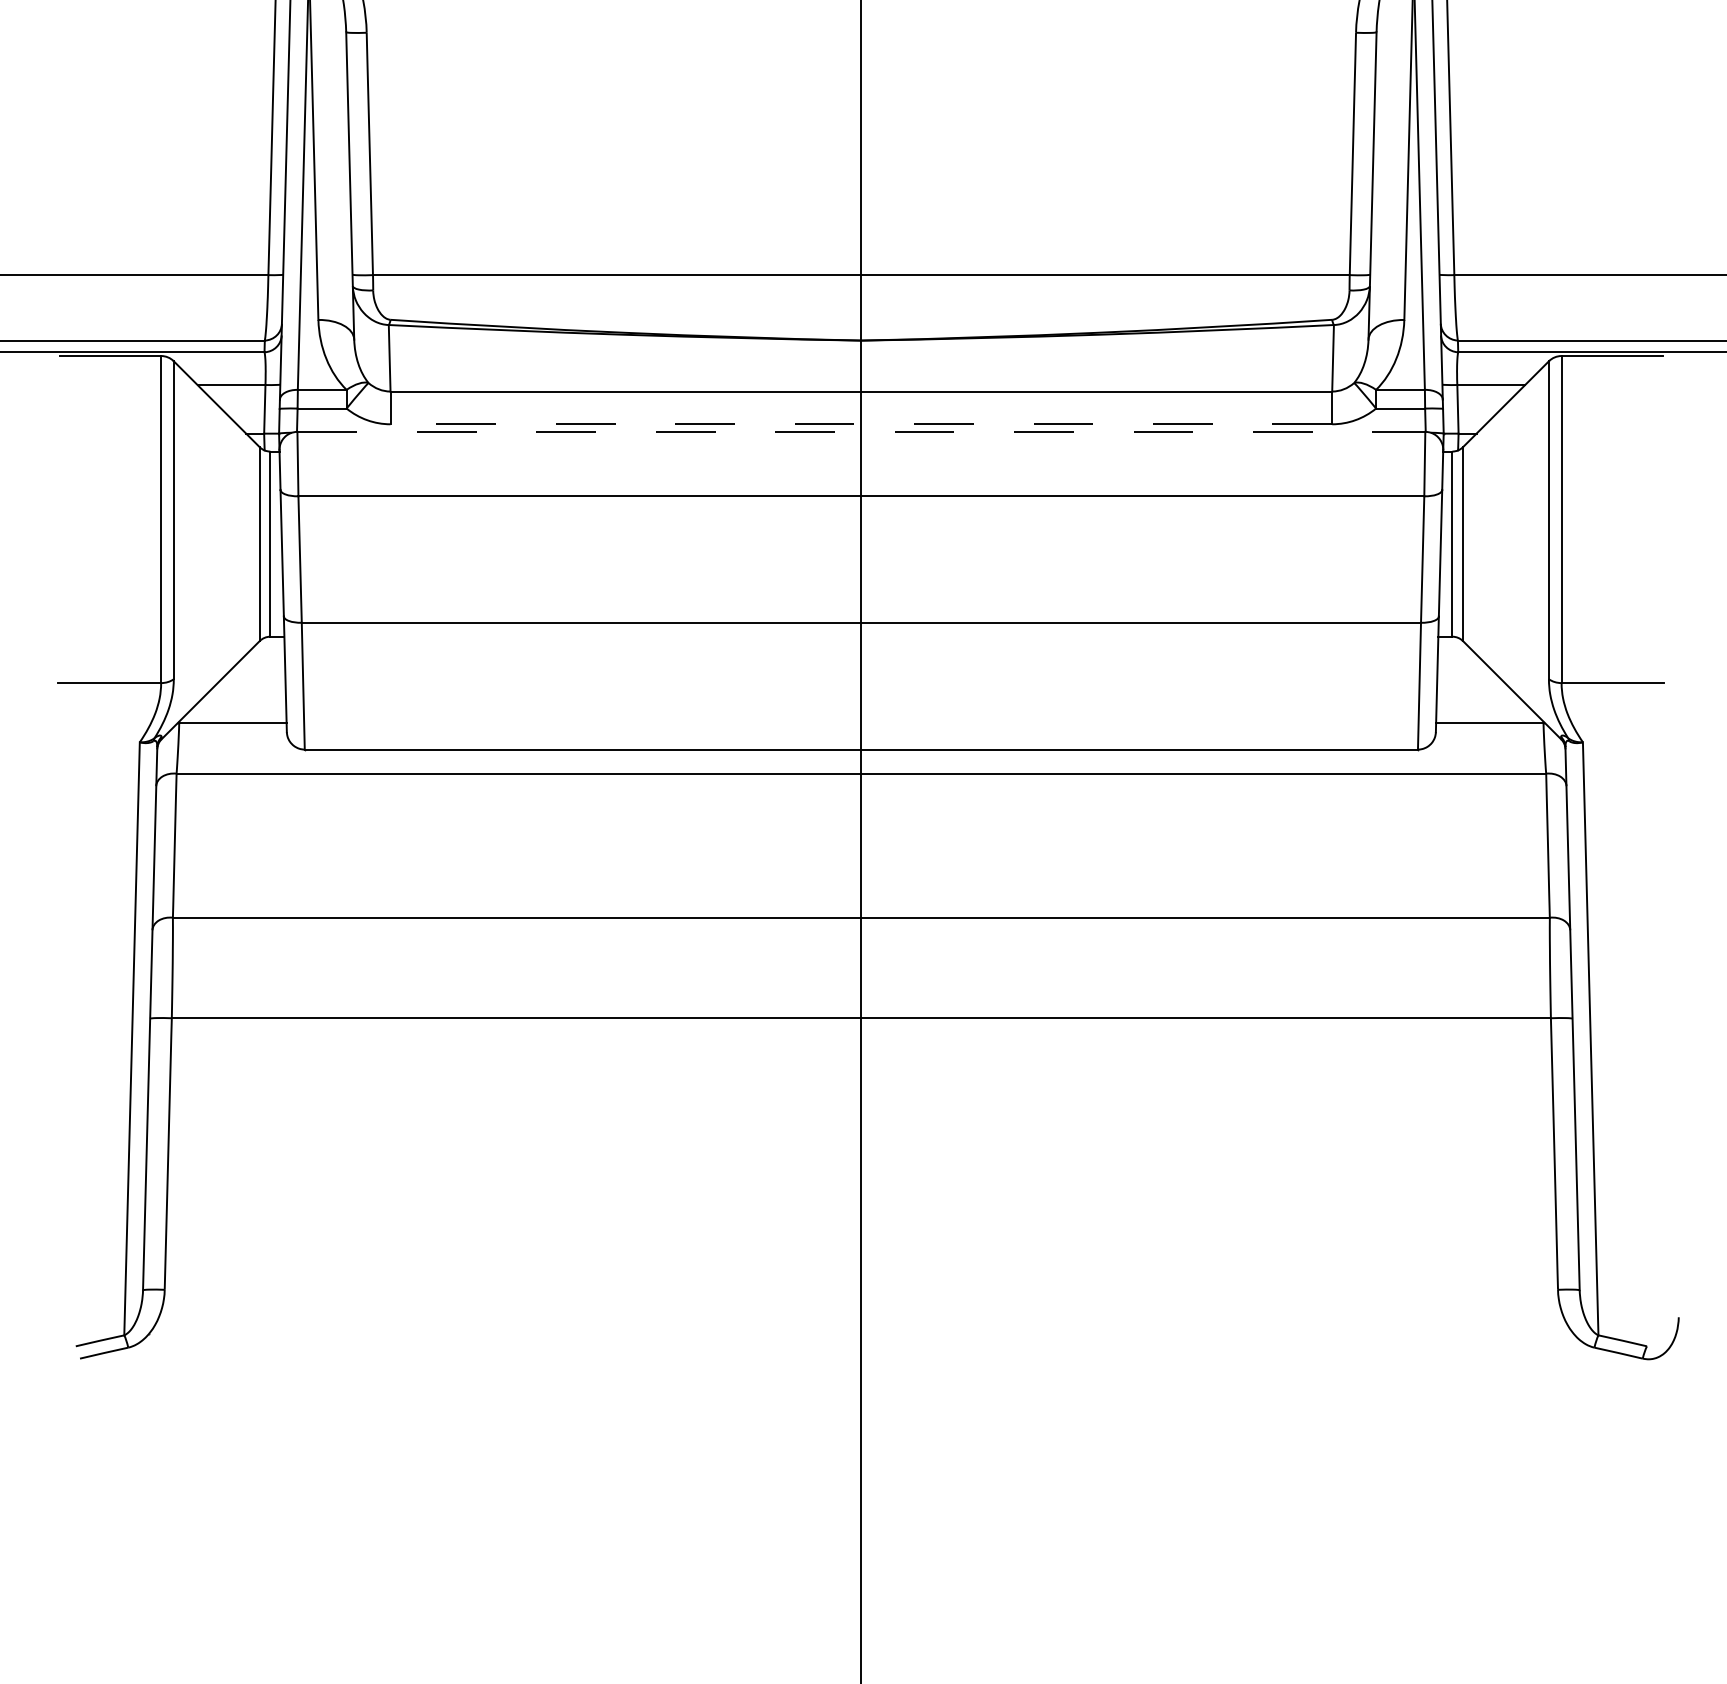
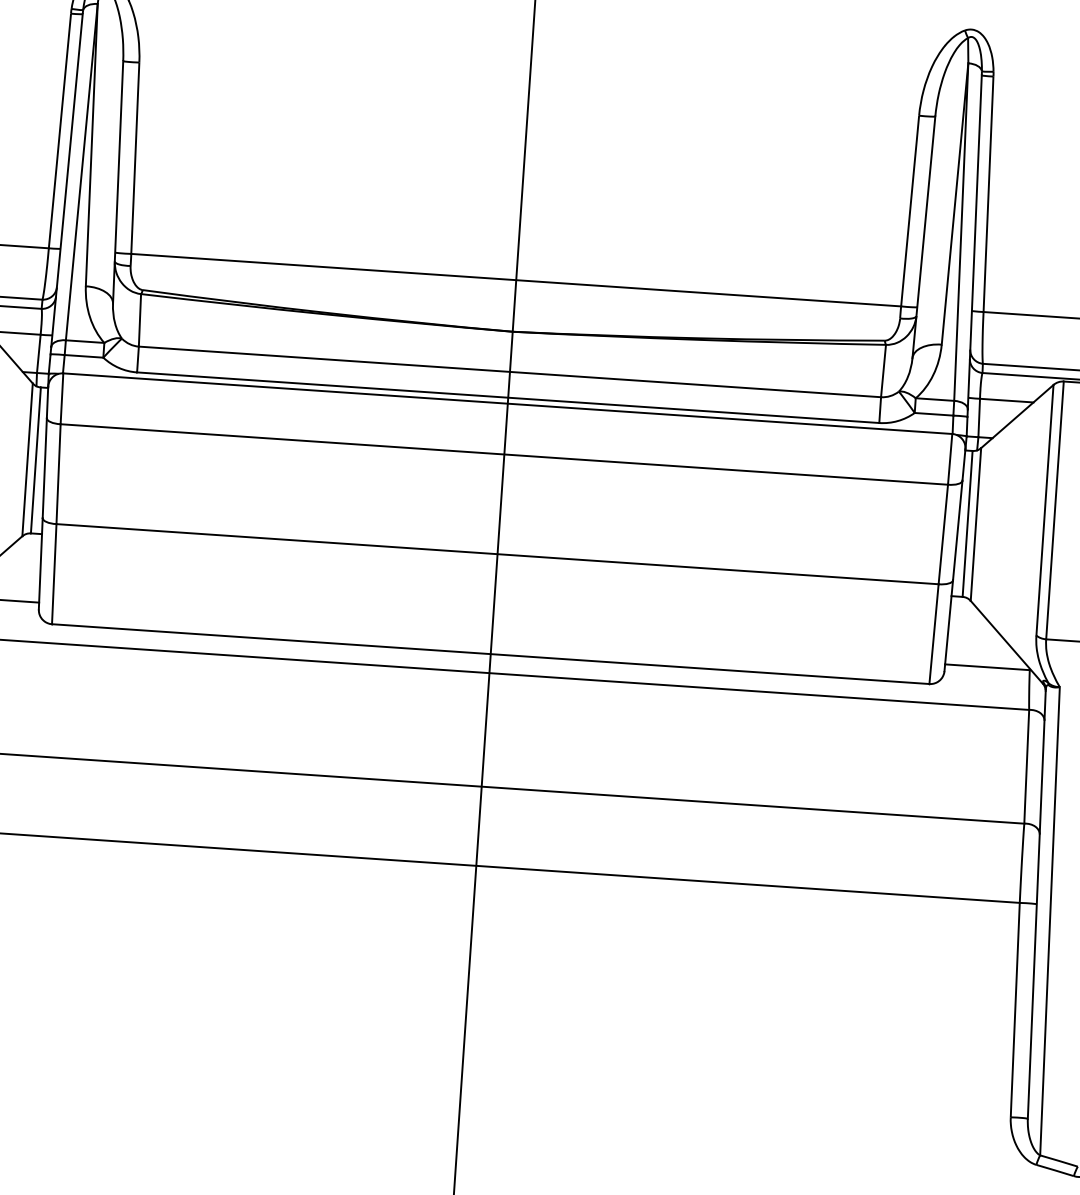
line: (861, 424) -> (508, 397), dashed -> solid
line: (861, 431) -> (507, 403), dashed -> solid

